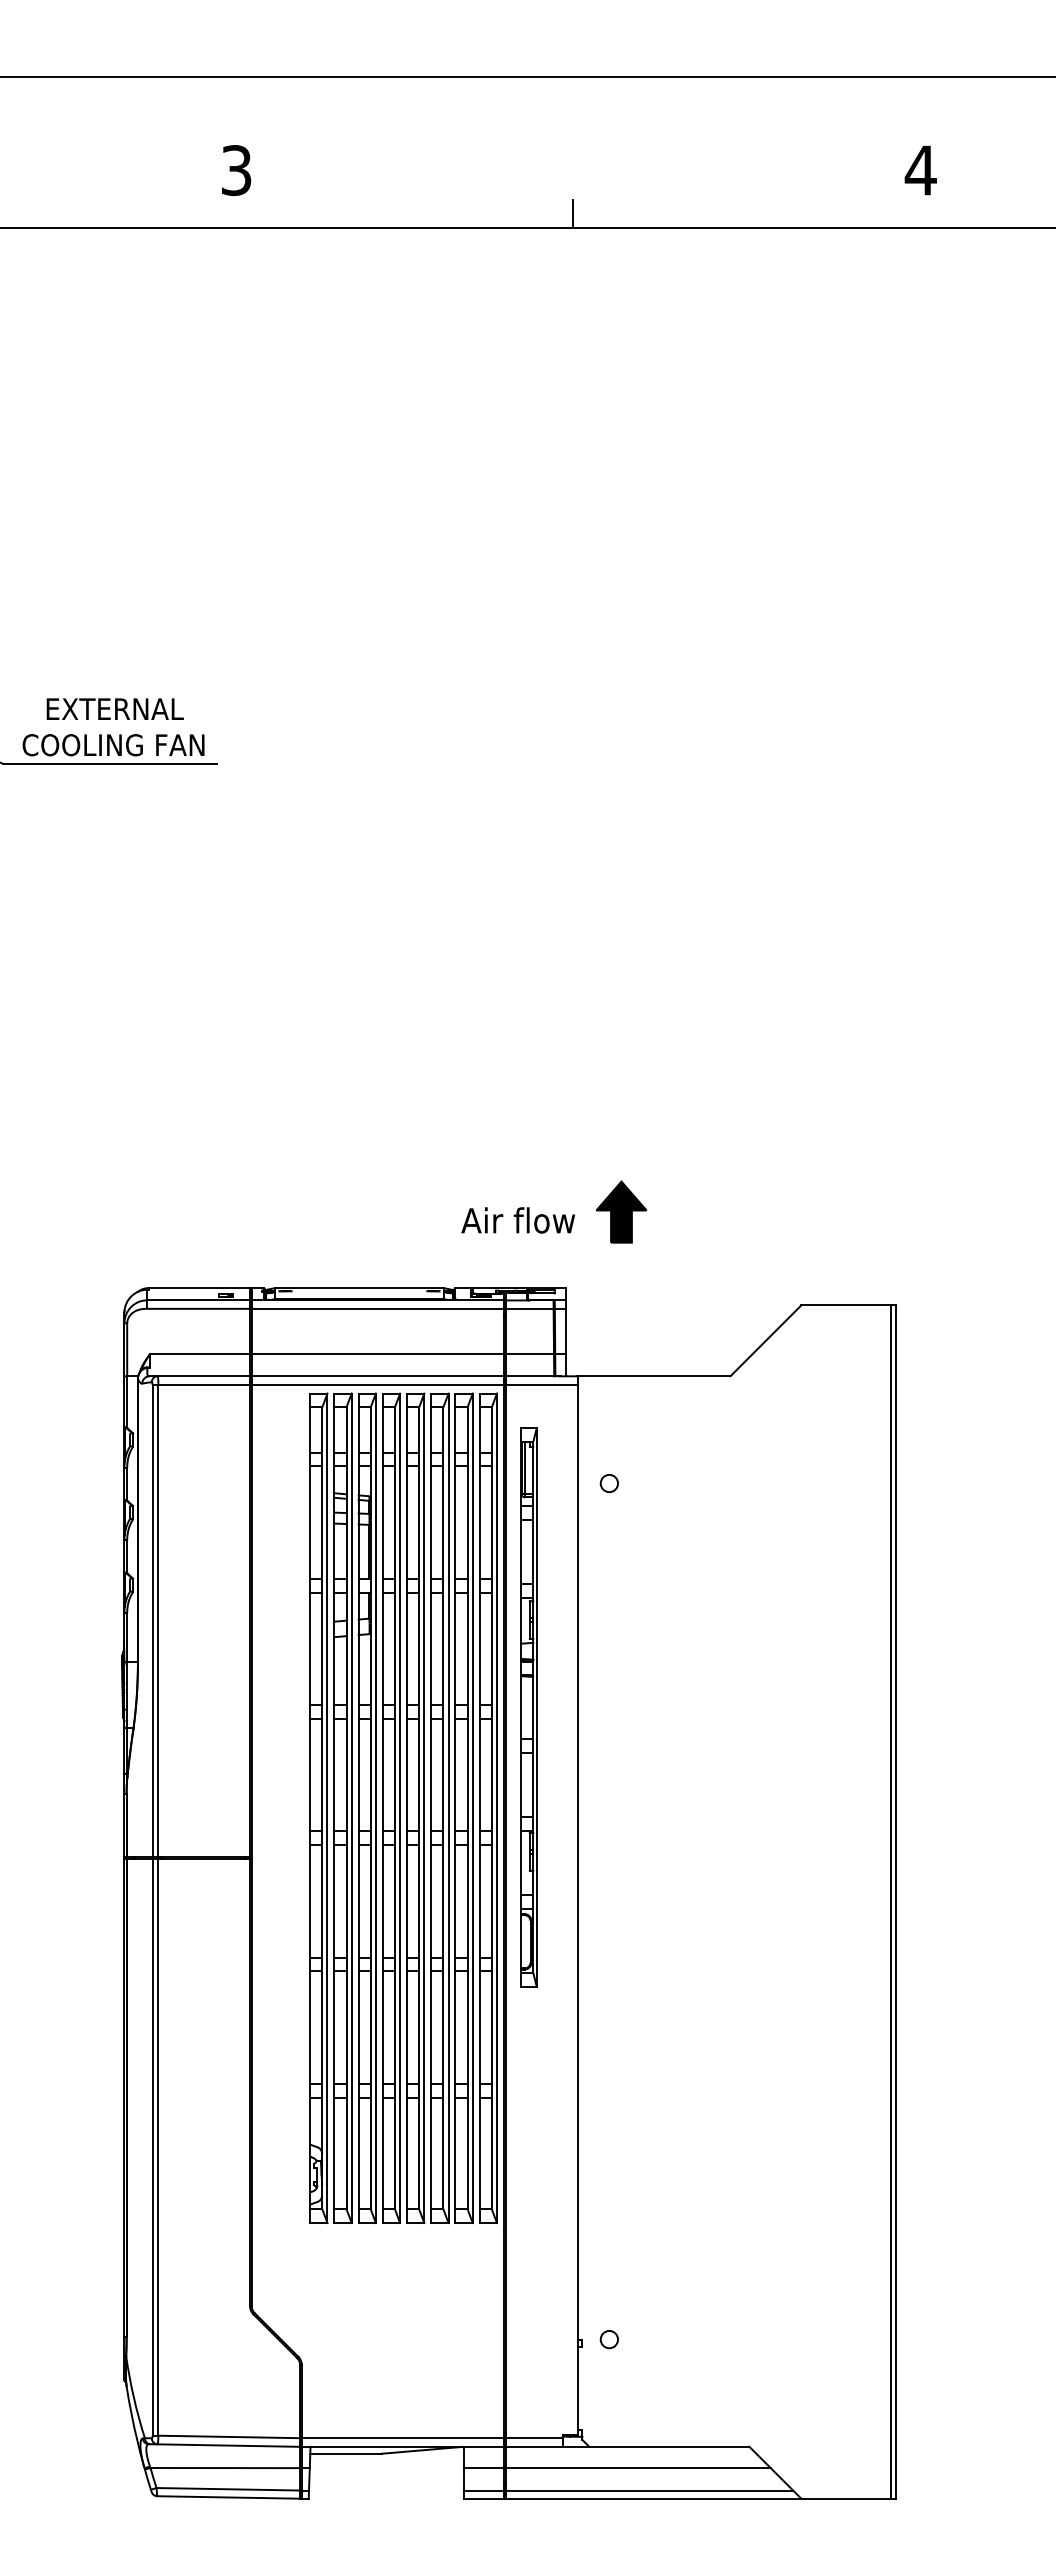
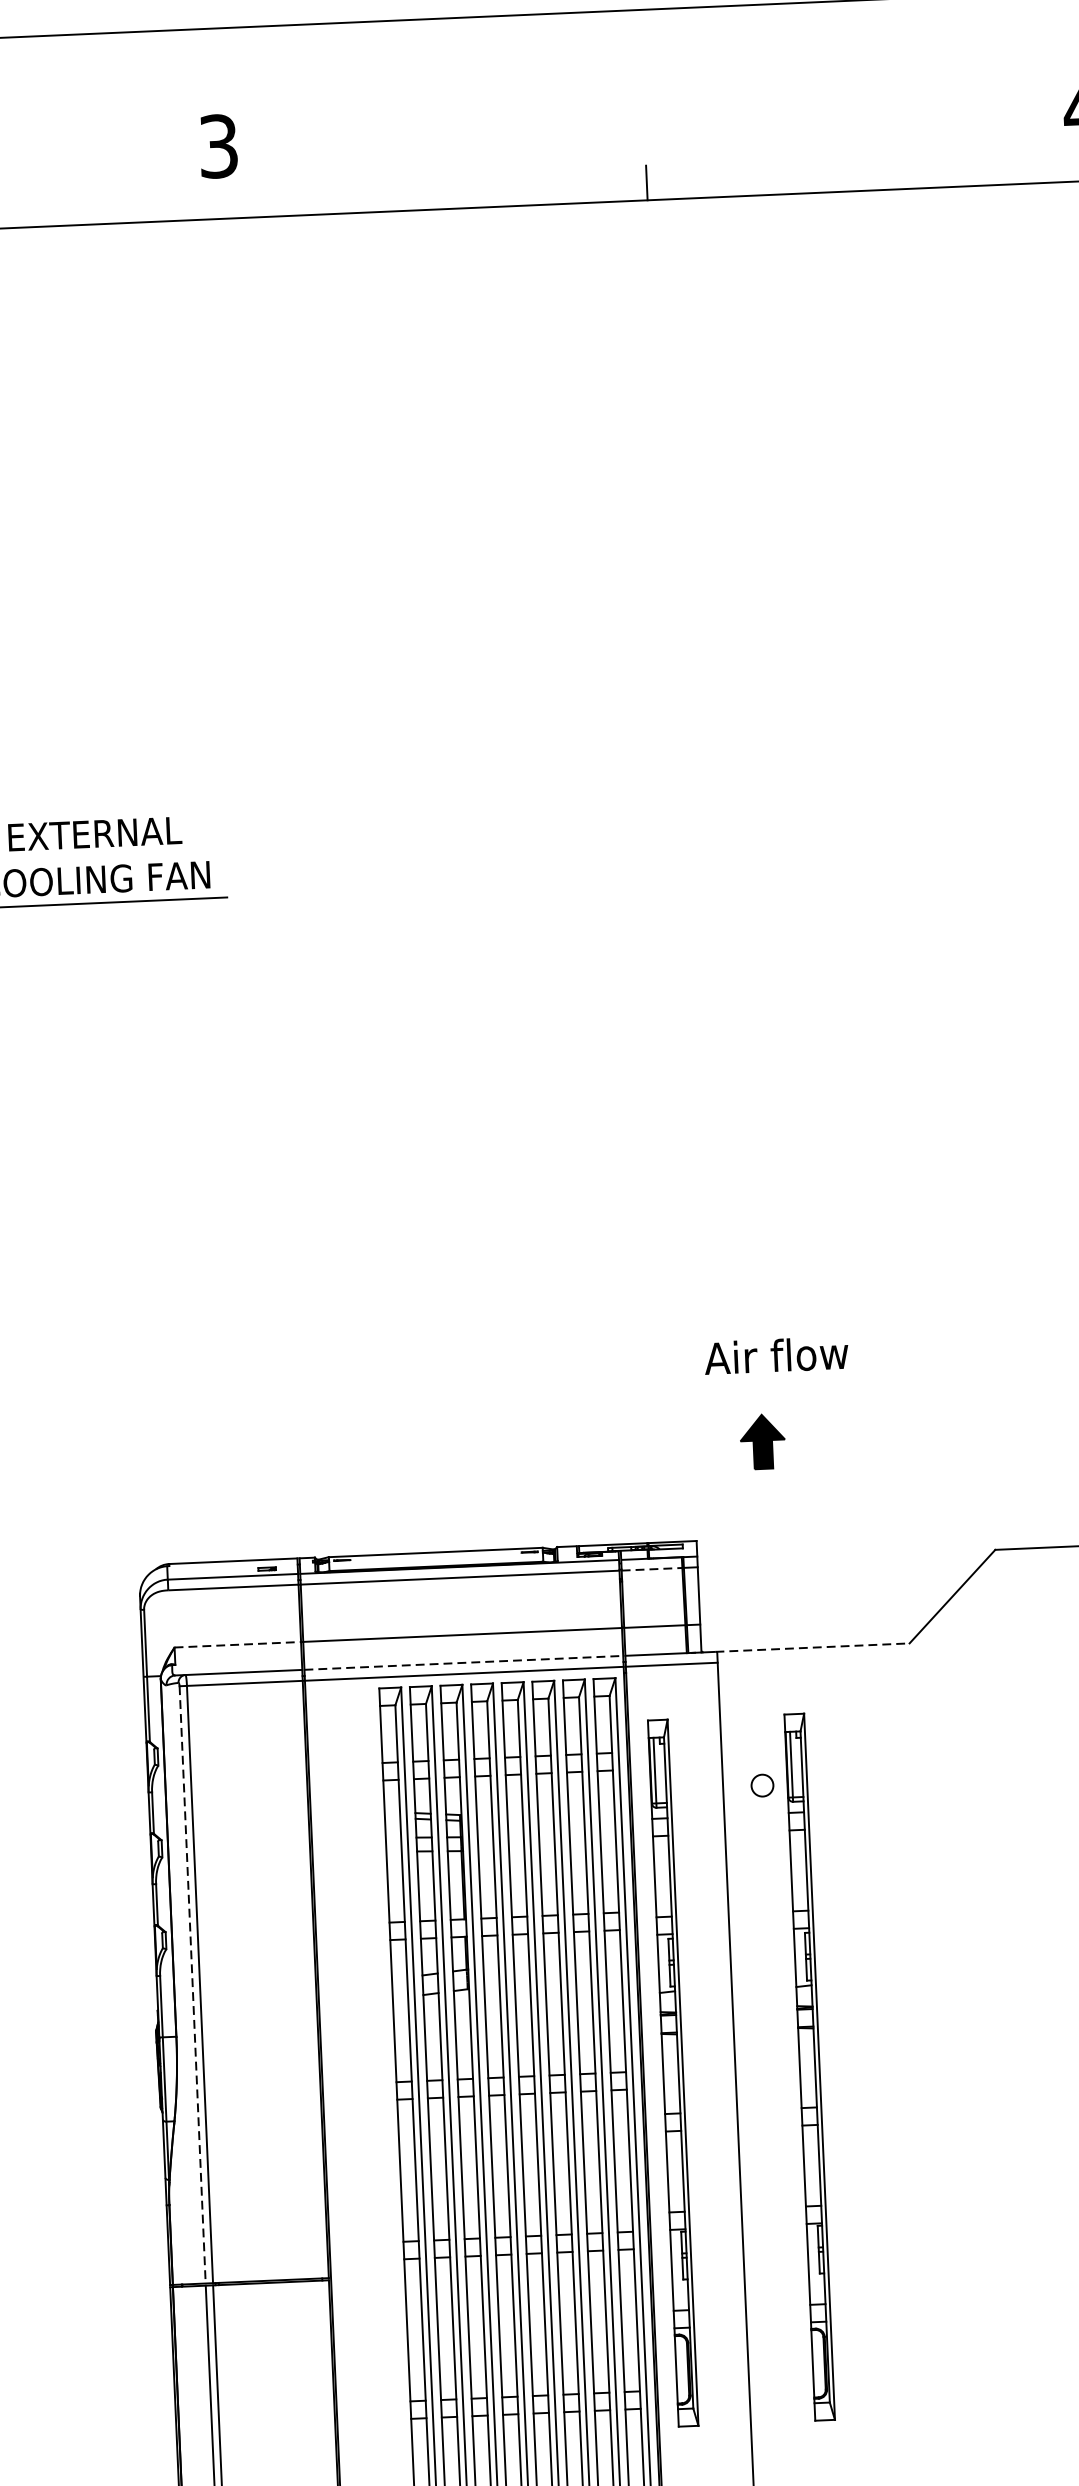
part: (621, 1211) -> (762, 1441), size x0.7
text: (517, 1220) -> (775, 1355), moved
line: (530, 1308) -> (653, 1568), solid -> dashed
line: (200, 1354) -> (238, 1645), solid -> dashed
line: (378, 1376) -> (464, 1663), solid -> dashed
line: (653, 1376) -> (812, 1647), solid -> dashed
line: (152, 1621) -> (192, 1985), solid -> dashed
part: (636, 1707) -> (809, 2067), added

